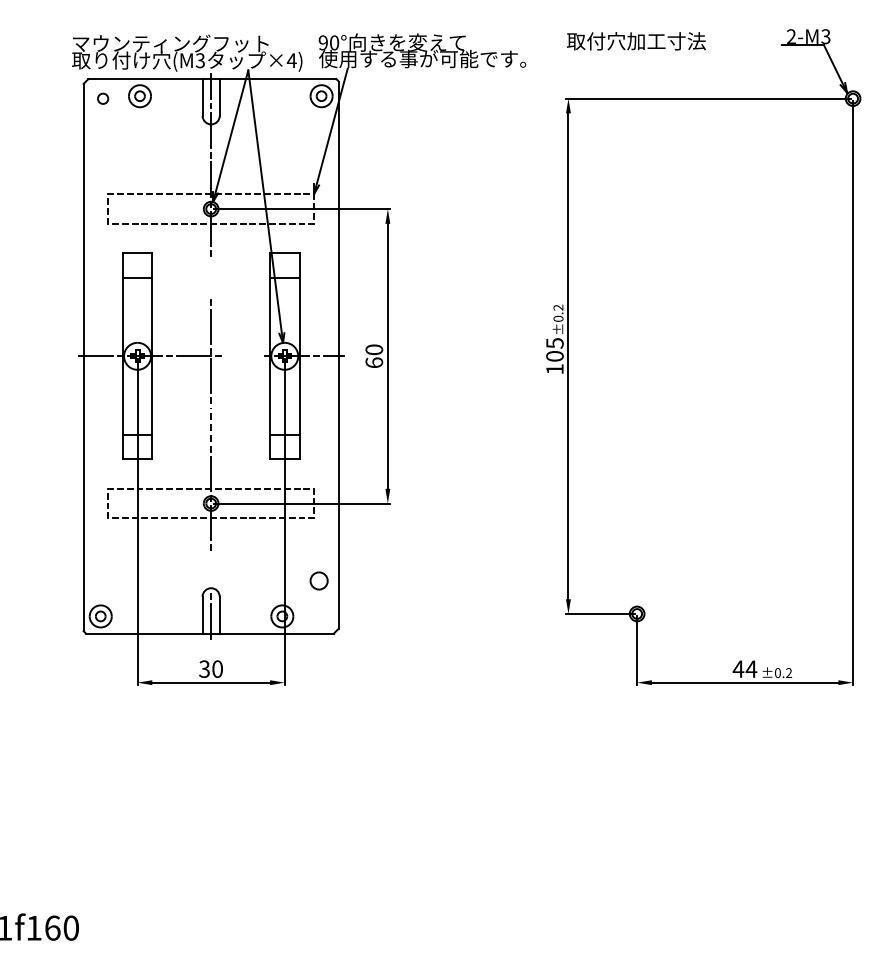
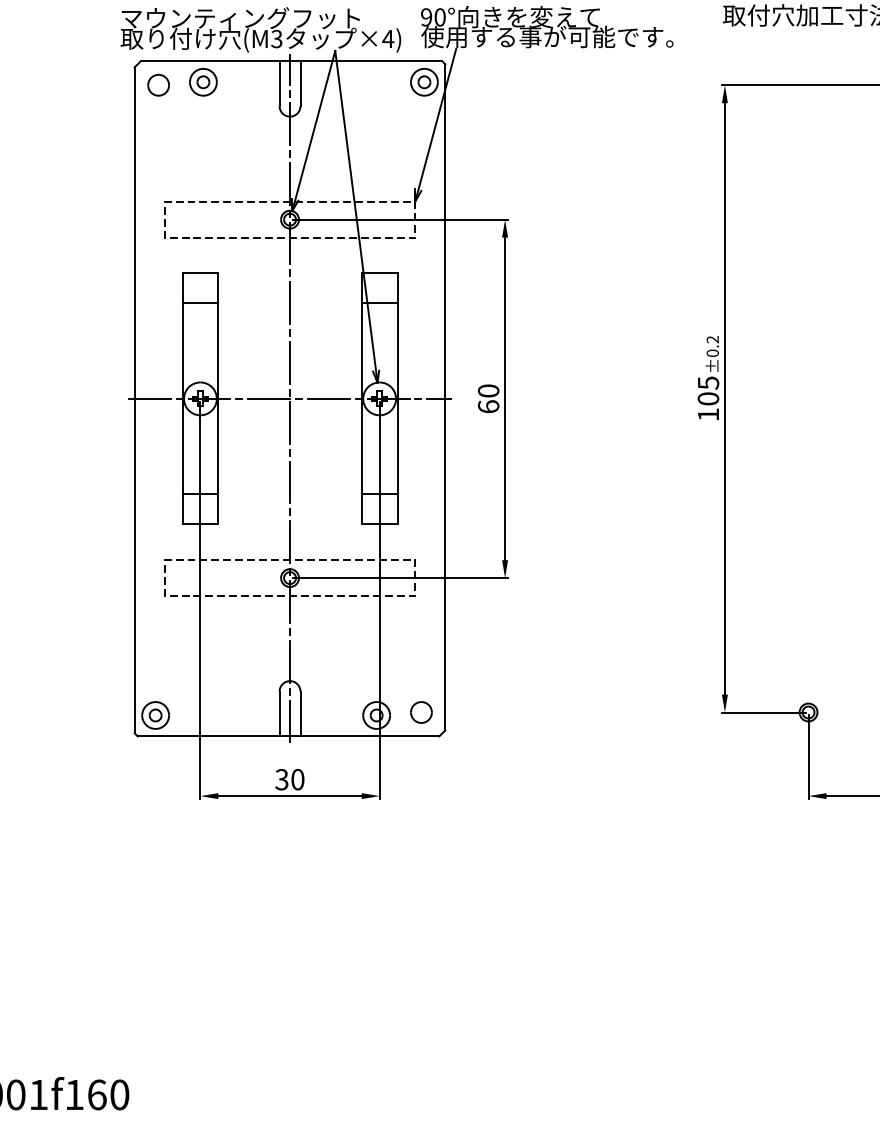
part: (102, 98) -> (157, 85), size x1.67
line: (211, 277) -> (290, 302), added
line: (242, 356) -> (328, 399), added
line: (211, 424) -> (290, 481), dashed -> solid
line: (211, 572) -> (290, 662), added
part: (318, 580) -> (420, 711), moved

